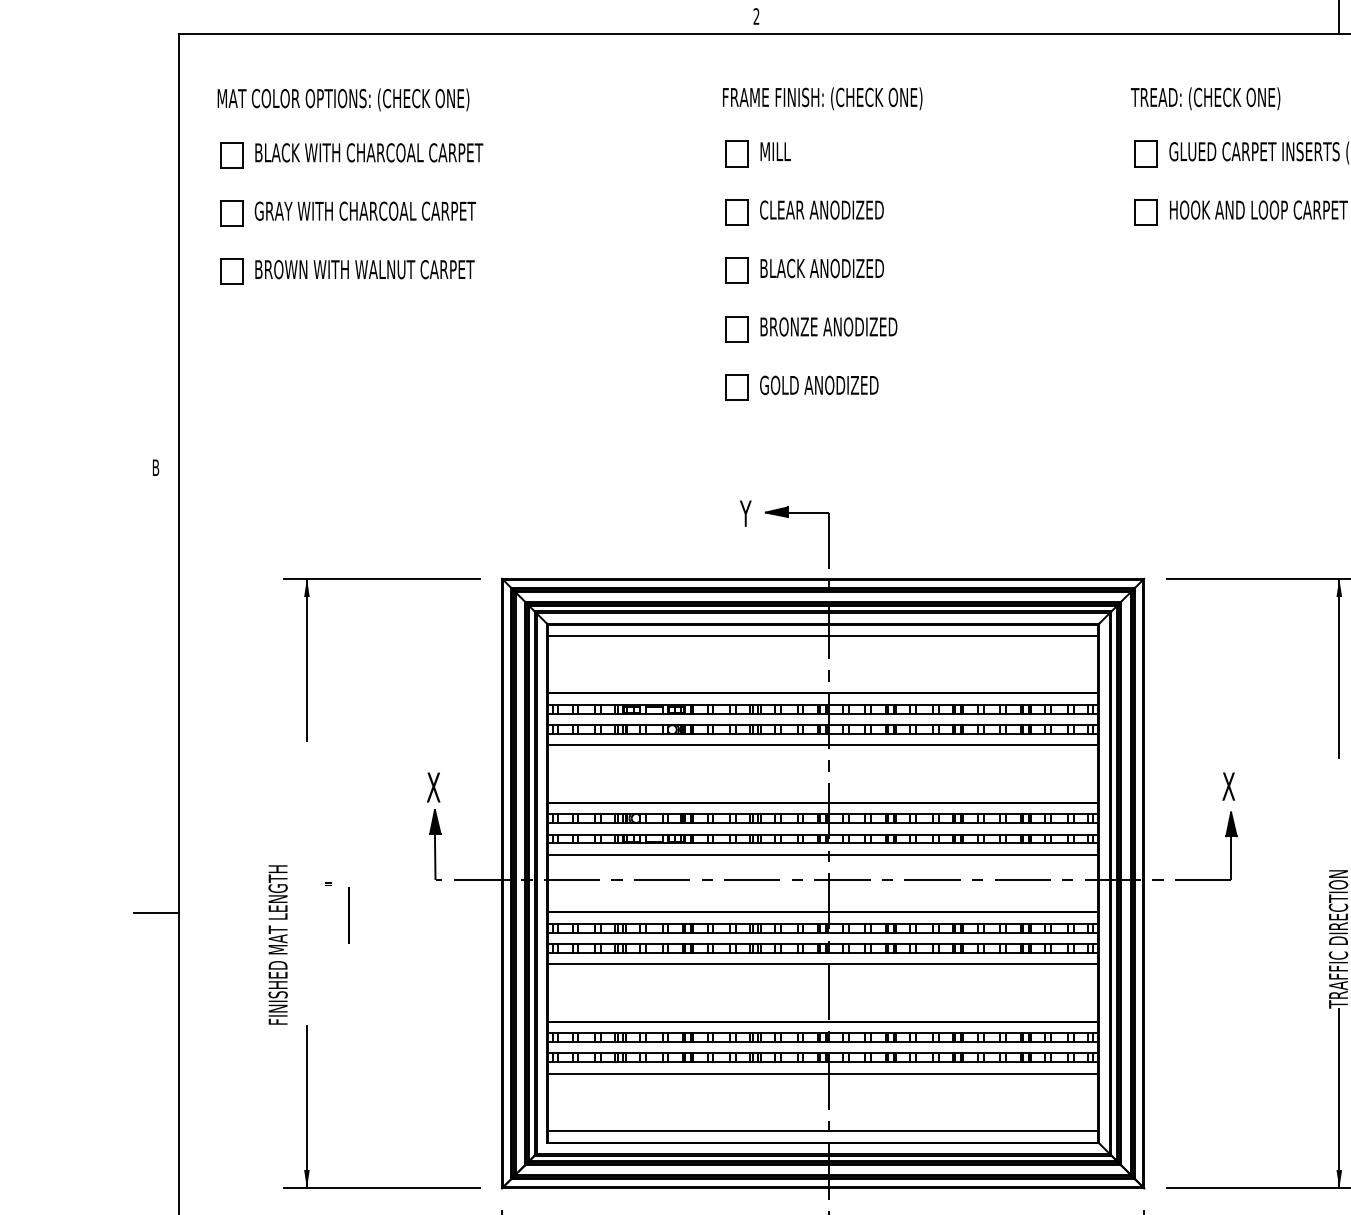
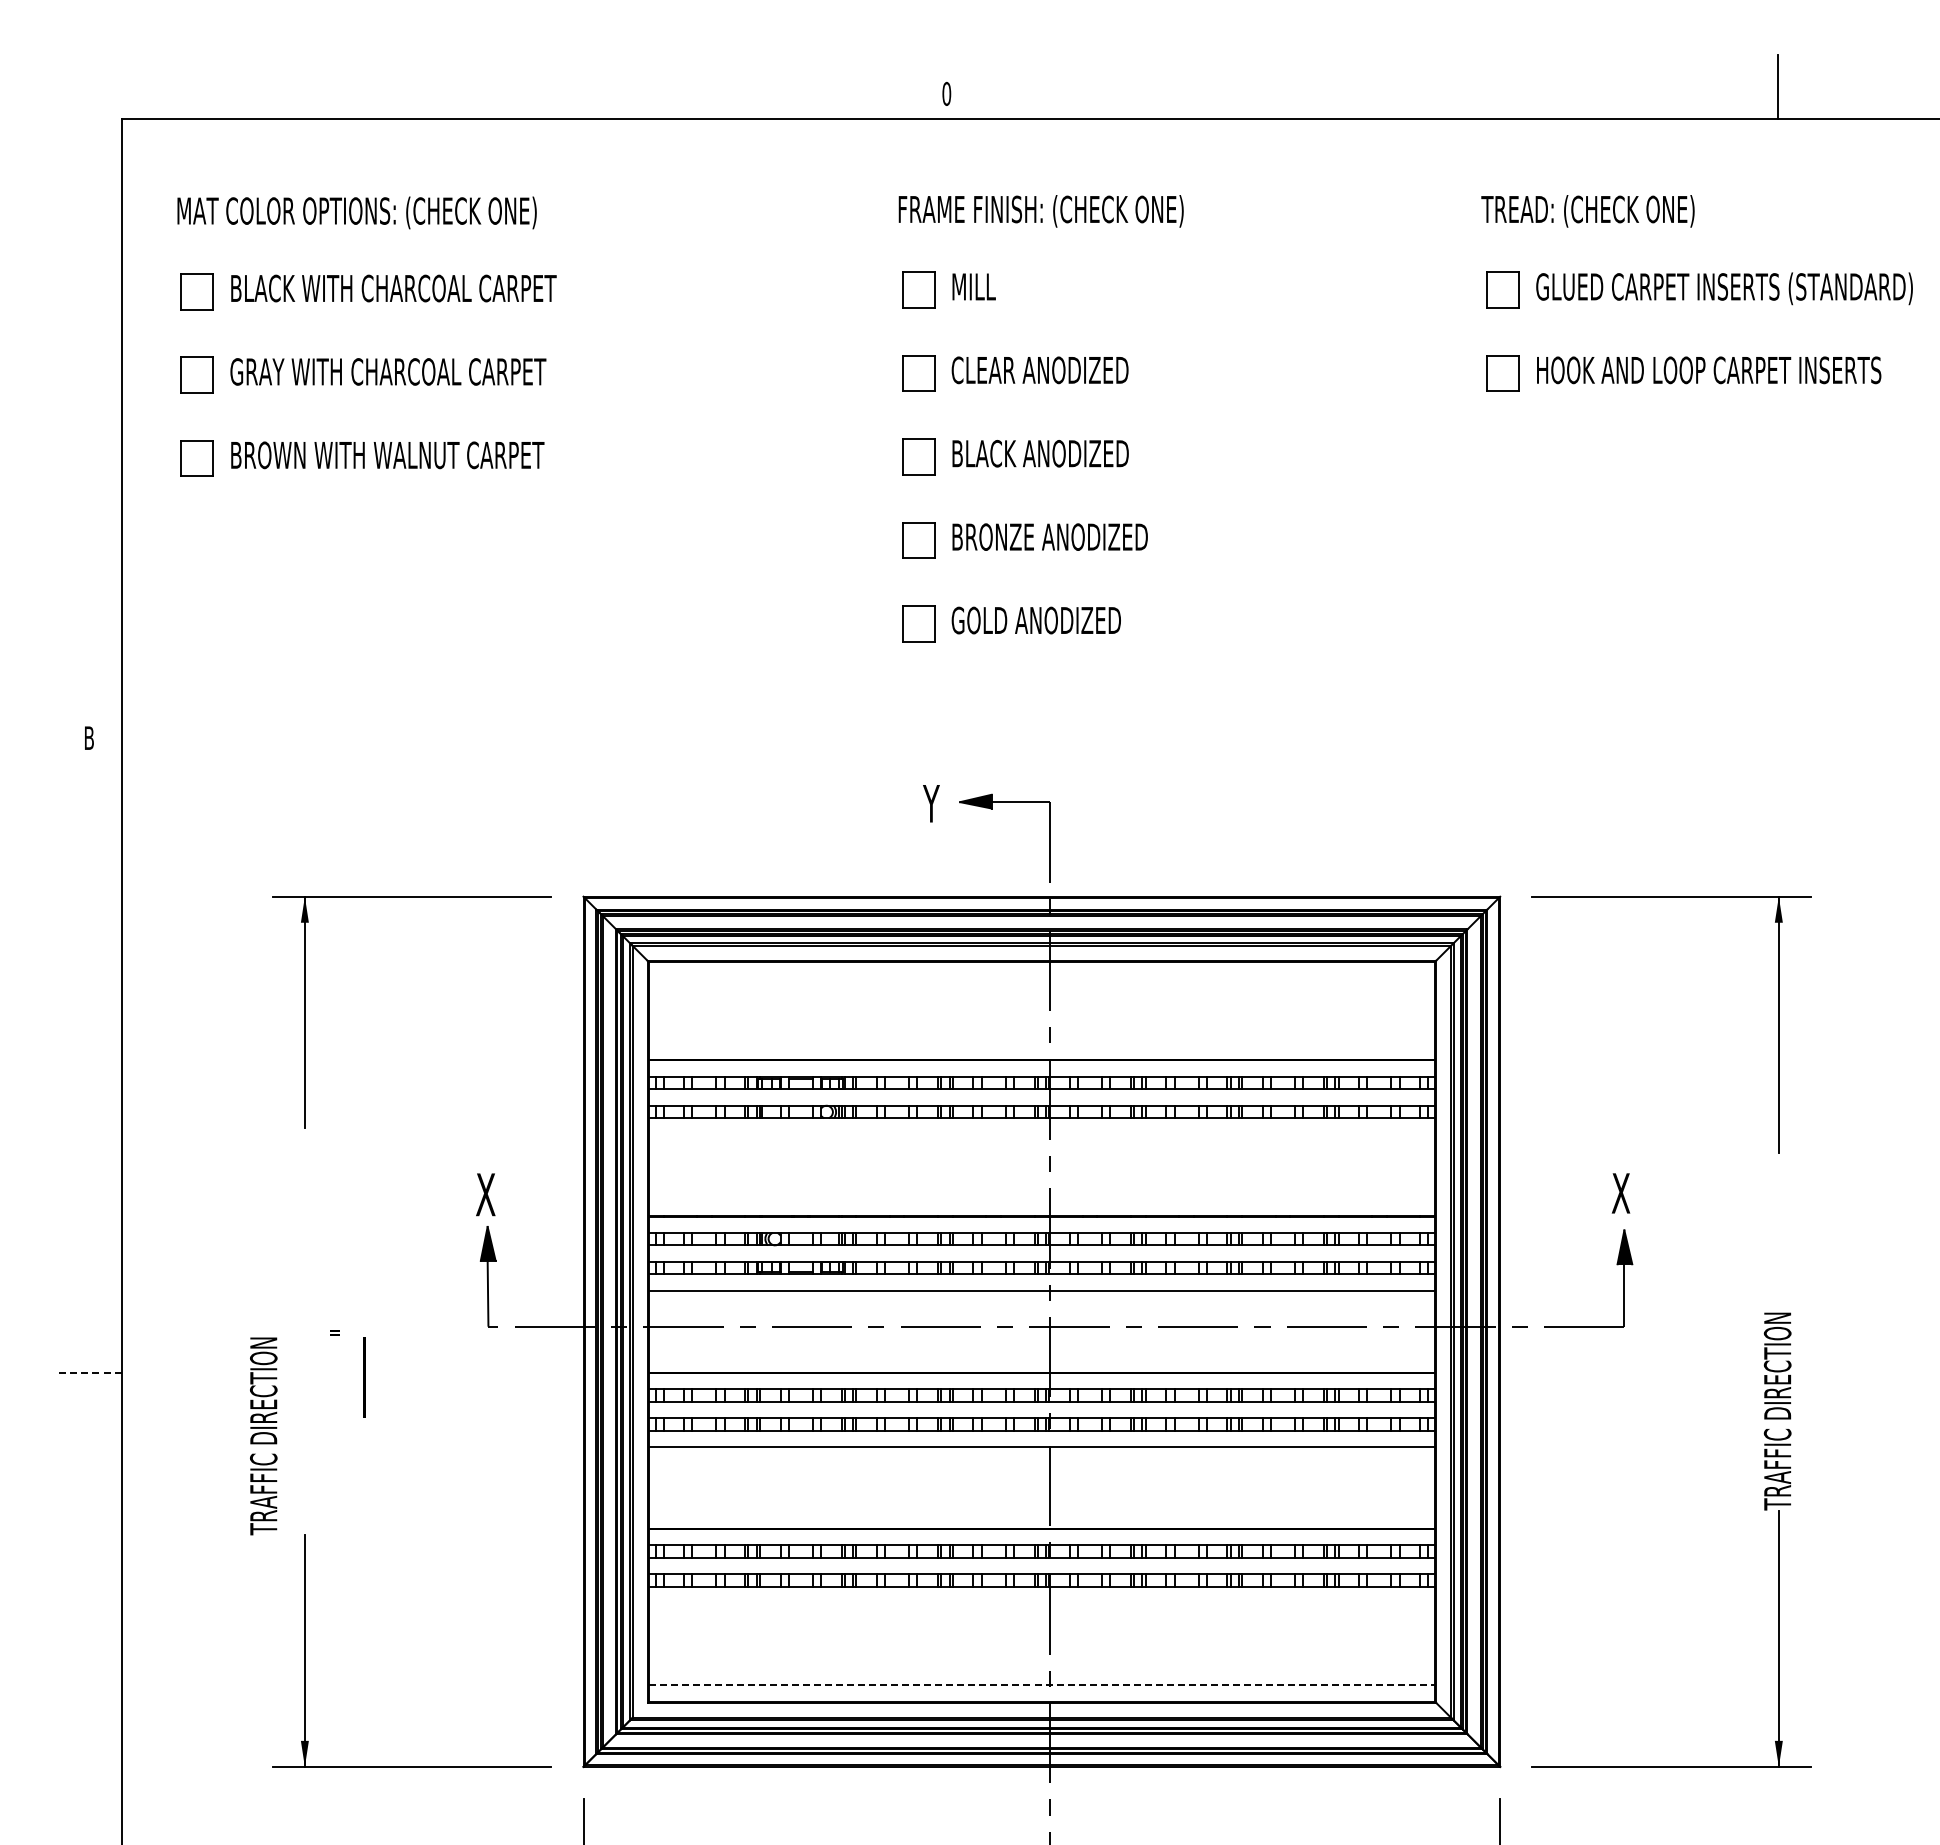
text: (756, 16) -> (946, 93), 2 -> 0
line: (822, 636) -> (1041, 978), removed
line: (822, 745) -> (1041, 1134), removed
line: (156, 912) -> (89, 1373), solid -> dashed
text: (277, 945) -> (263, 1420), FINISHED MAT LENGTH -> TRAFFIC DIRECTION
line: (822, 1073) -> (1041, 1603), removed
line: (823, 1131) -> (1042, 1685), solid -> dashed

